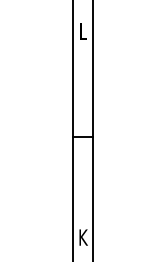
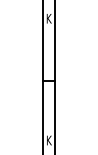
text: (82, 31) -> (48, 18), L -> K

